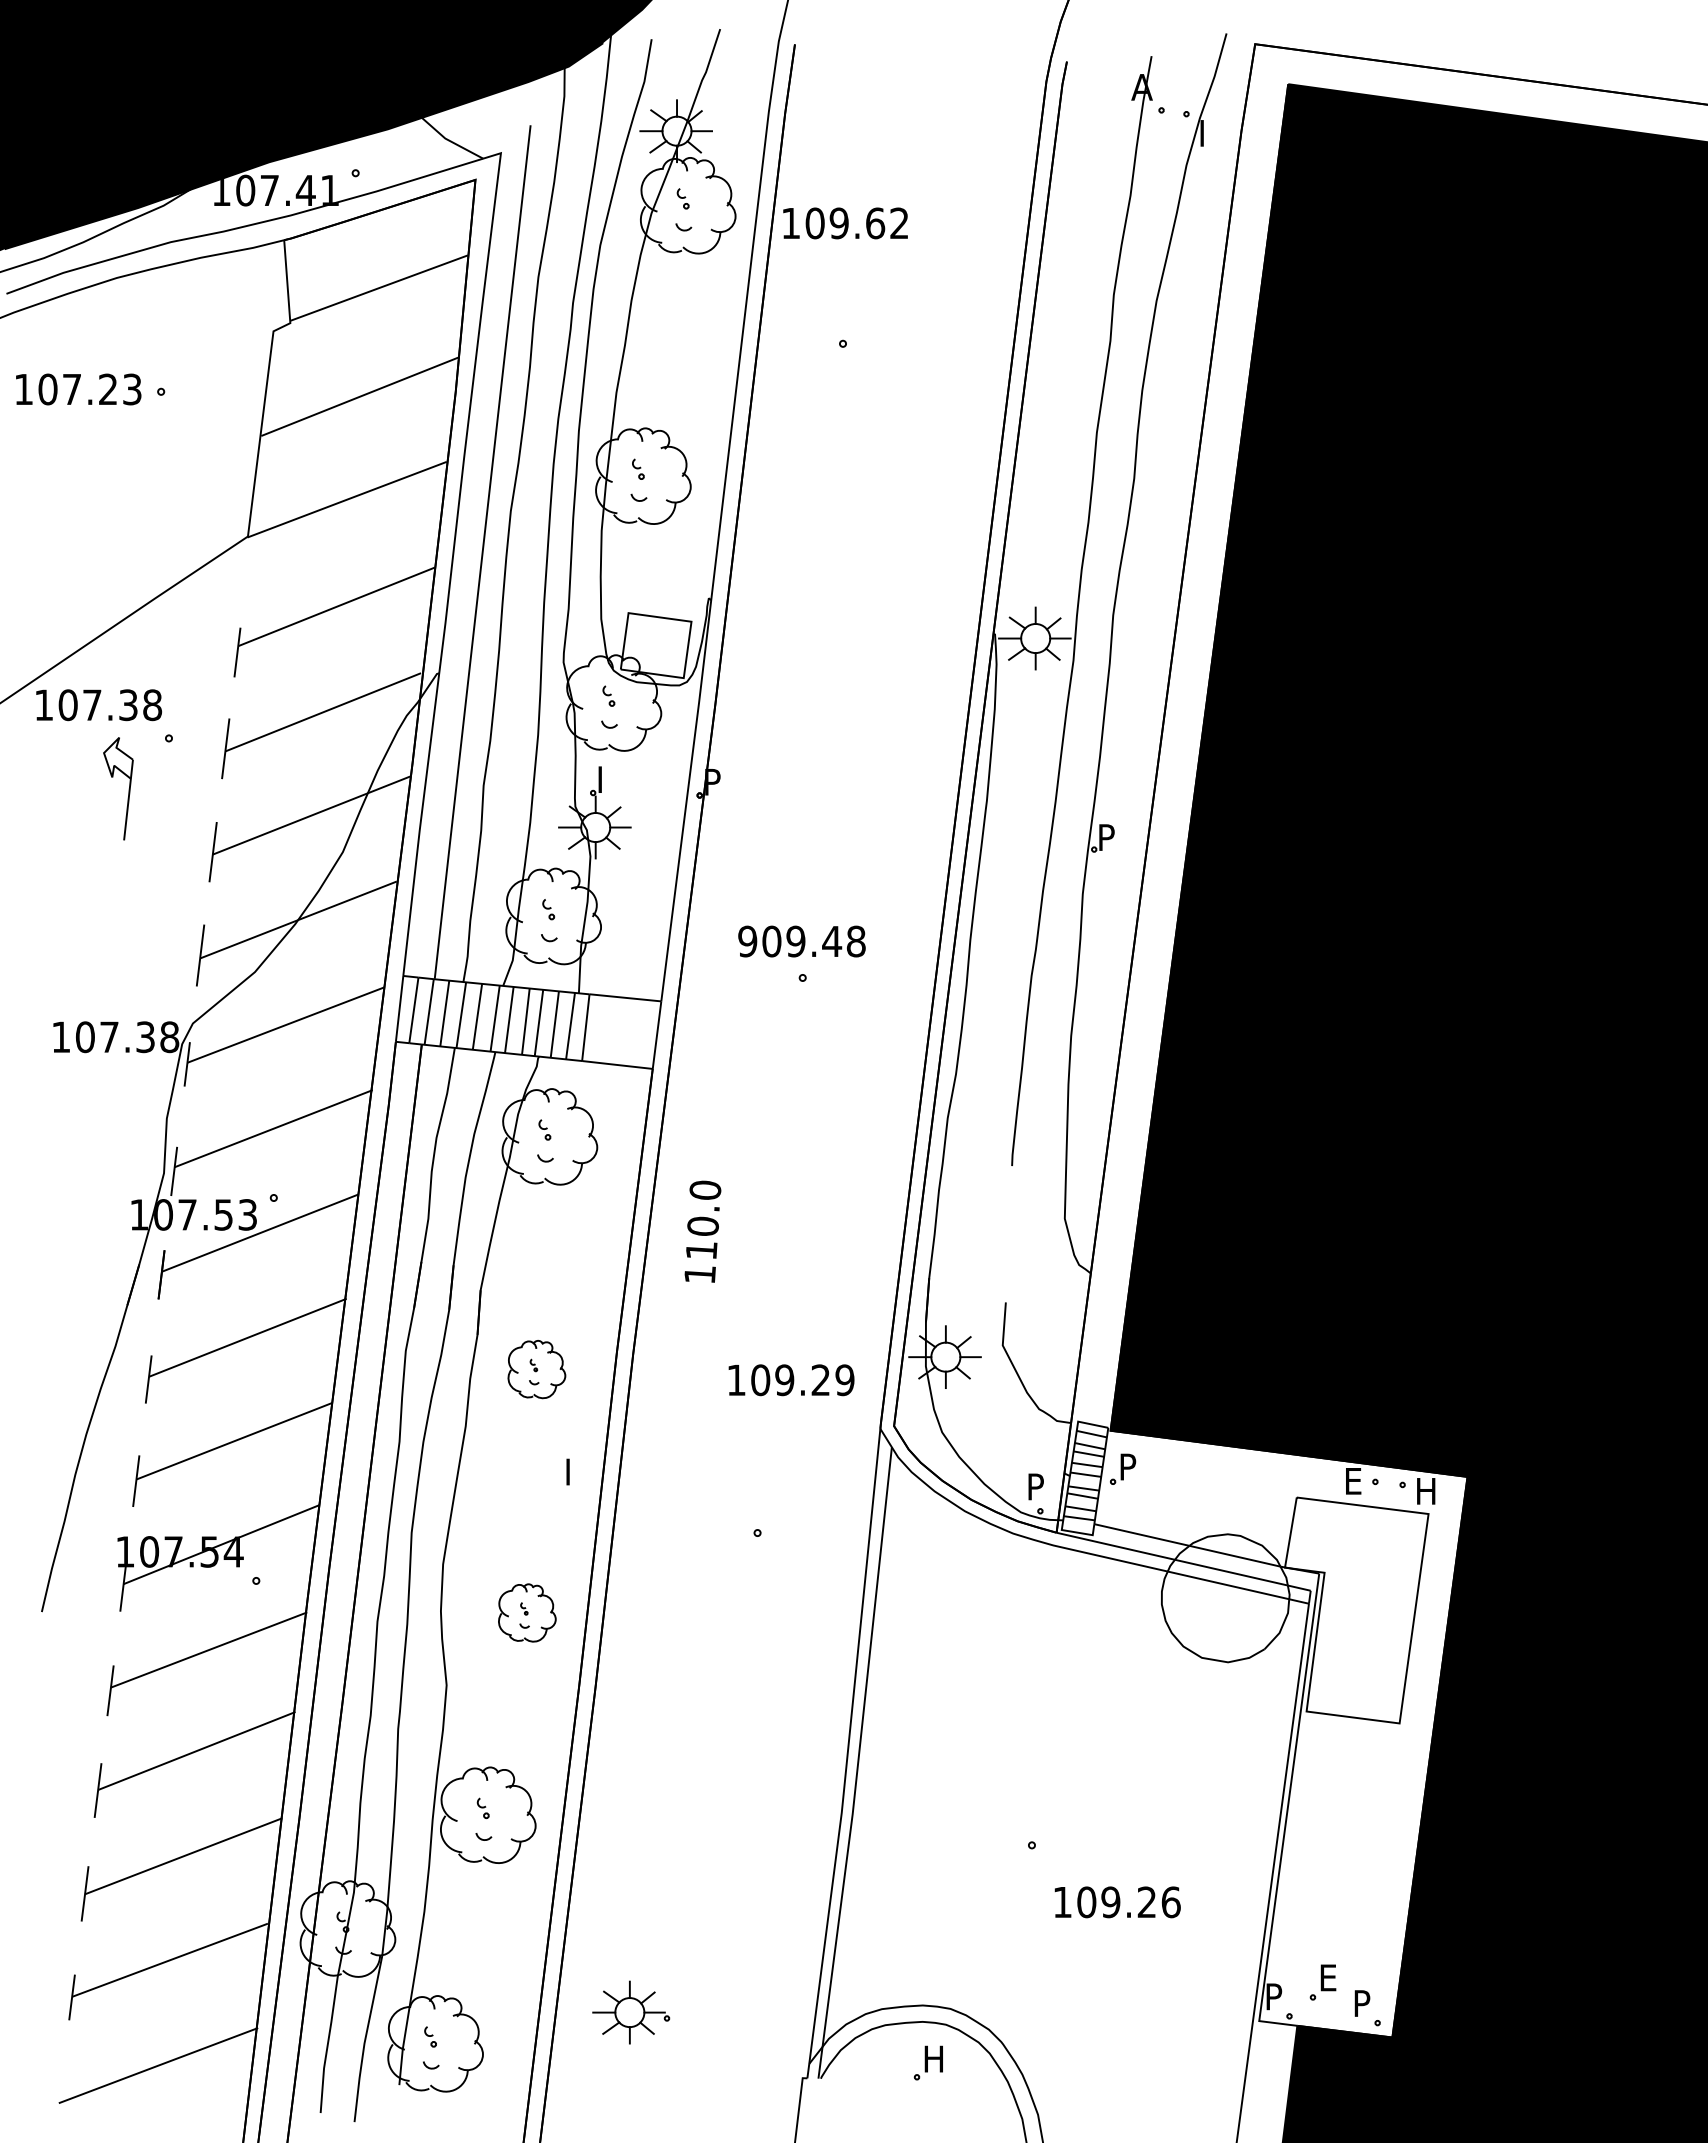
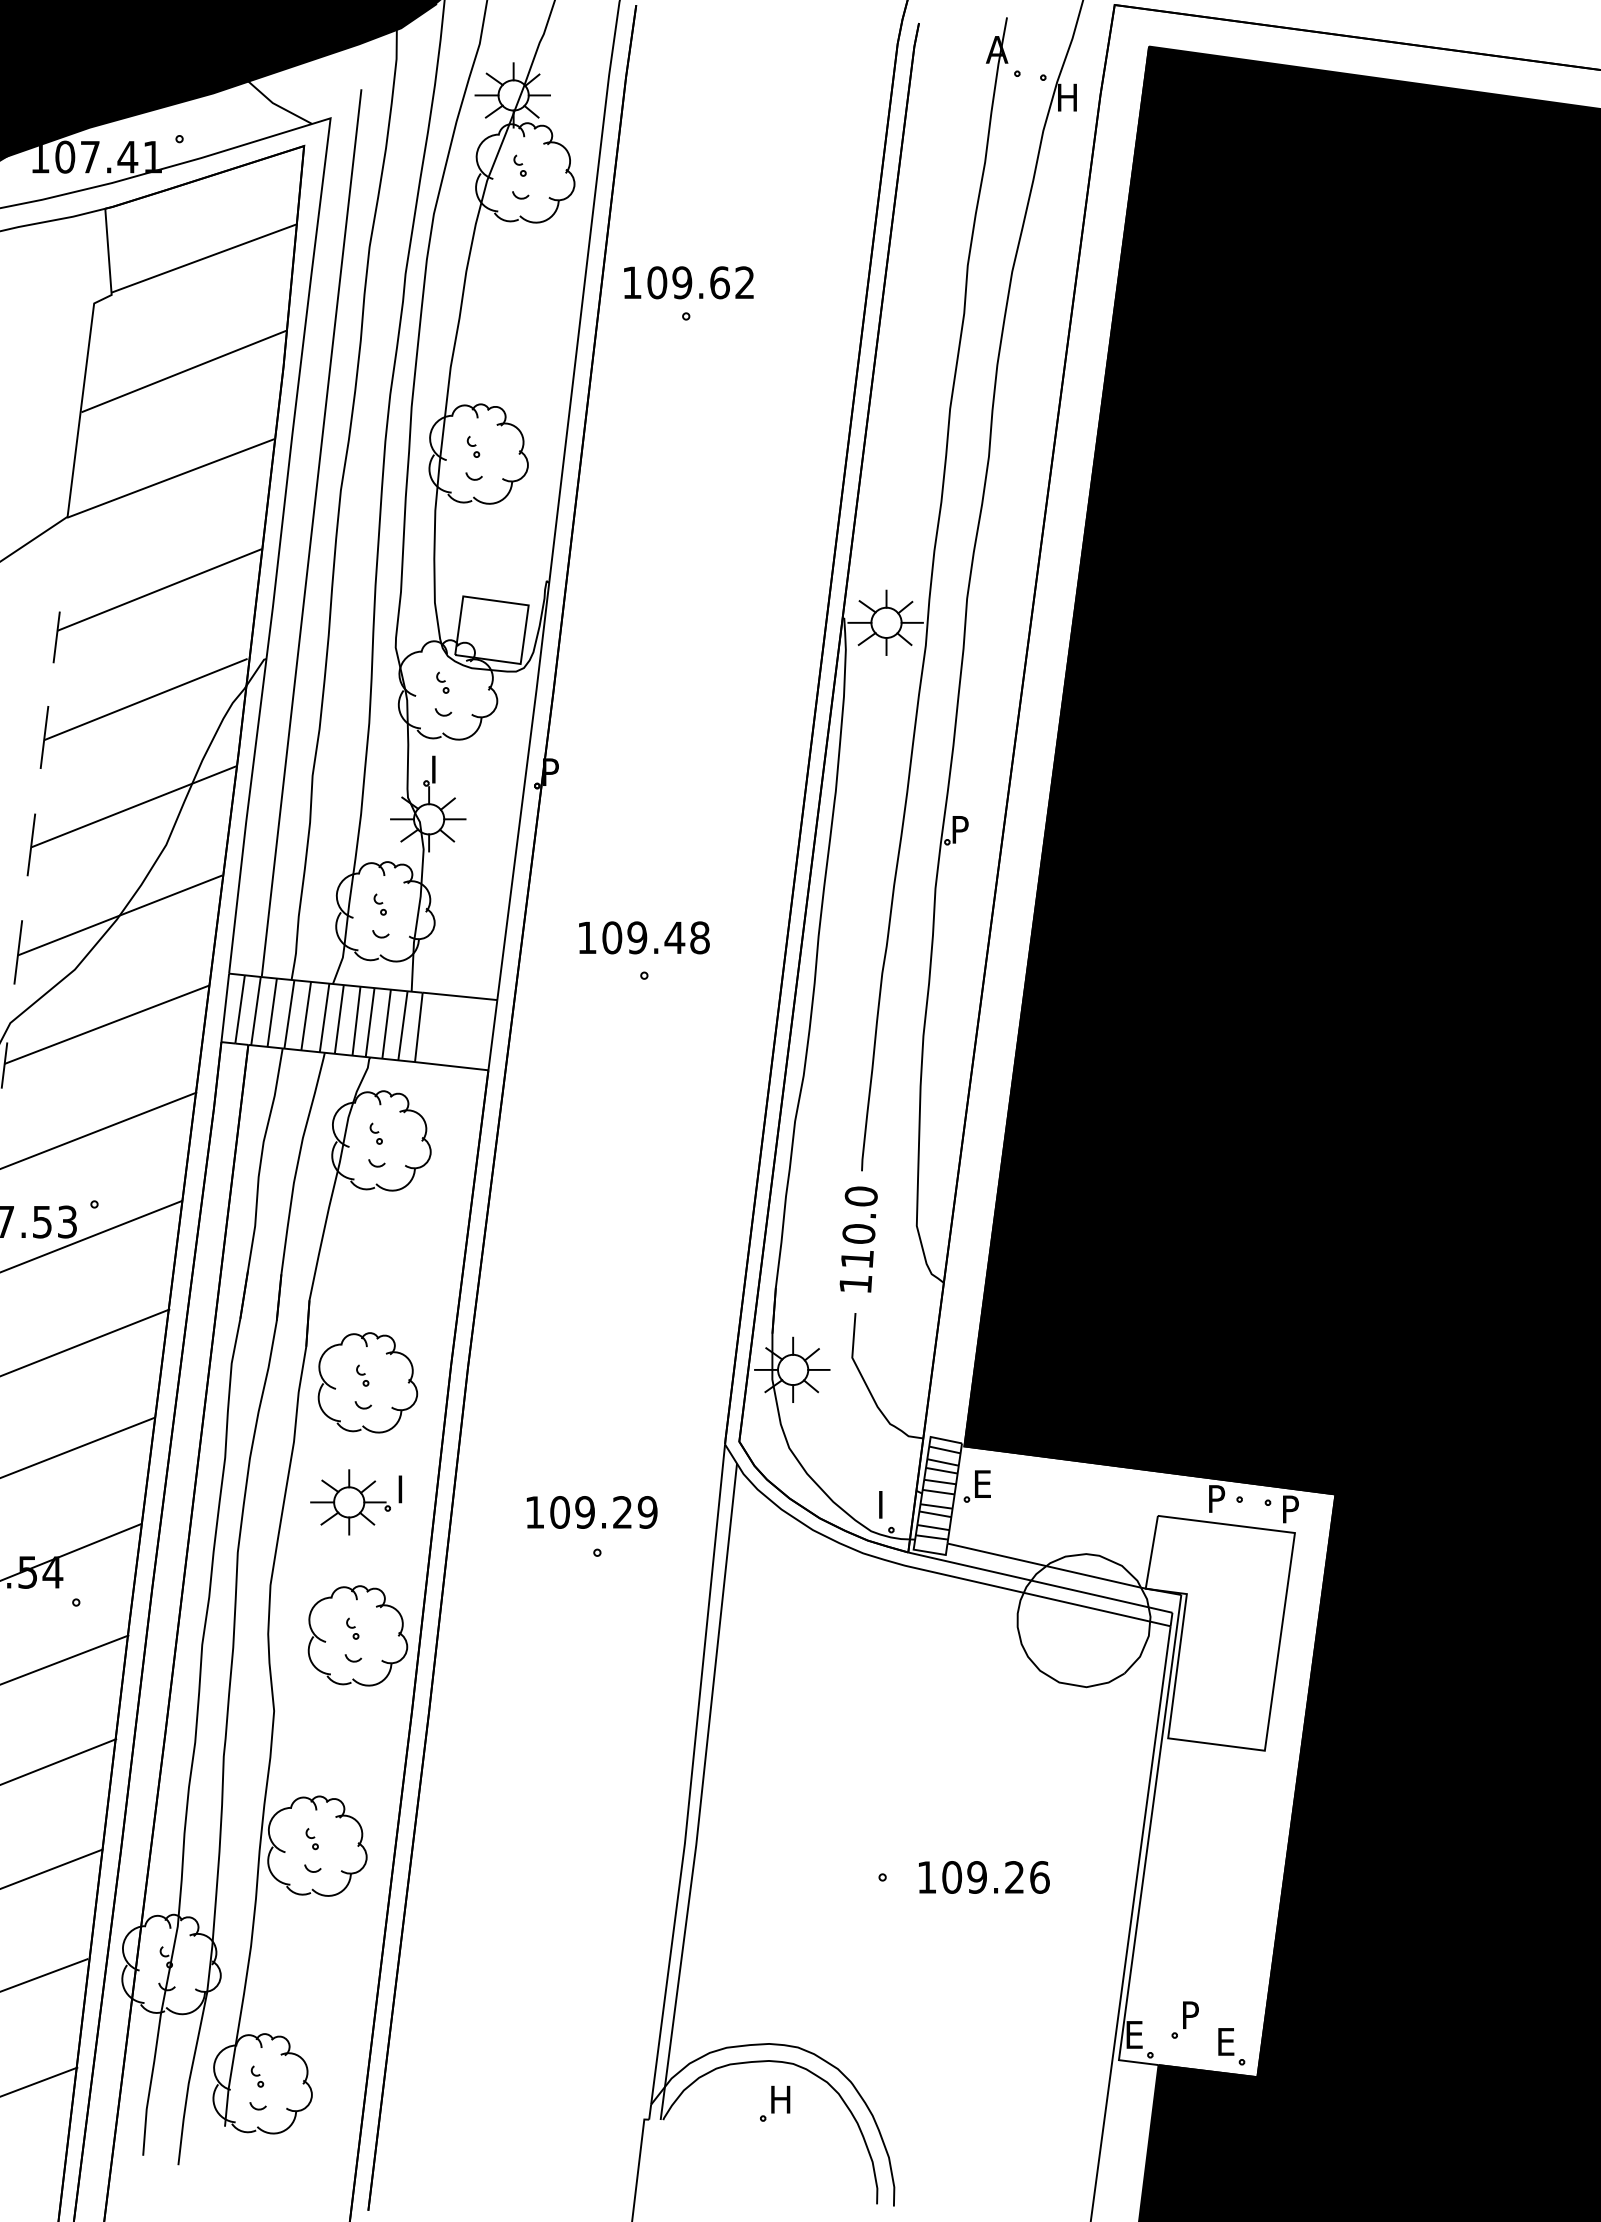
text: (1210, 133) -> (1068, 97), I -> H
text: (845, 223) -> (688, 282), moved
text: (747, 941) -> (586, 937), 909.48 -> 109.48
text: (702, 1231) -> (858, 1239), moved
part: (536, 1369) -> (367, 1382), size x1.67
text: (791, 1380) -> (592, 1512), moved
text: (1130, 1466) -> (985, 1483), P -> E
text: (1037, 1481) -> (888, 1499), P -> I
text: (1355, 1481) -> (1219, 1499), E -> P
text: (1427, 1491) -> (1293, 1509), H -> P
part: (527, 1612) -> (358, 1635), size x1.67
text: (1117, 1902) -> (984, 1877), moved
text: (1330, 1977) -> (1193, 2014), E -> P
text: (1276, 1996) -> (1136, 2034), P -> E
text: (1364, 2003) -> (1228, 2041), P -> E
part: (631, 2012) -> (350, 1502), moved

